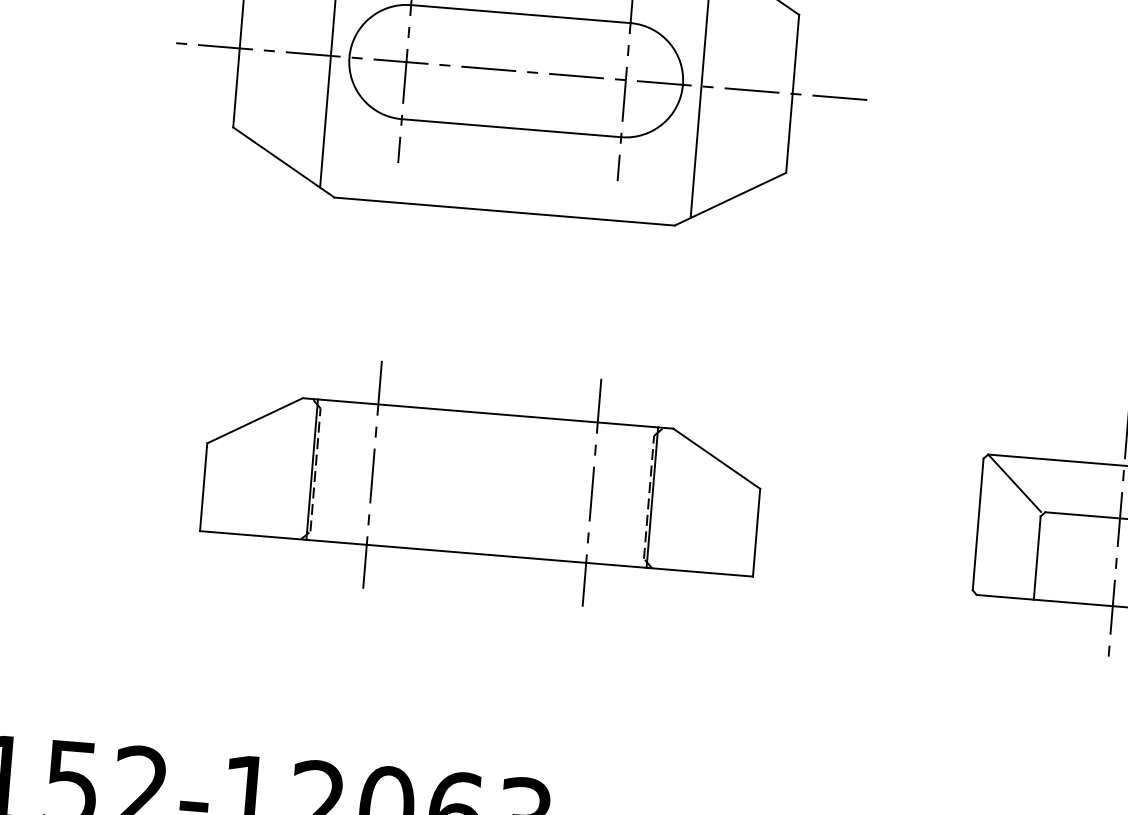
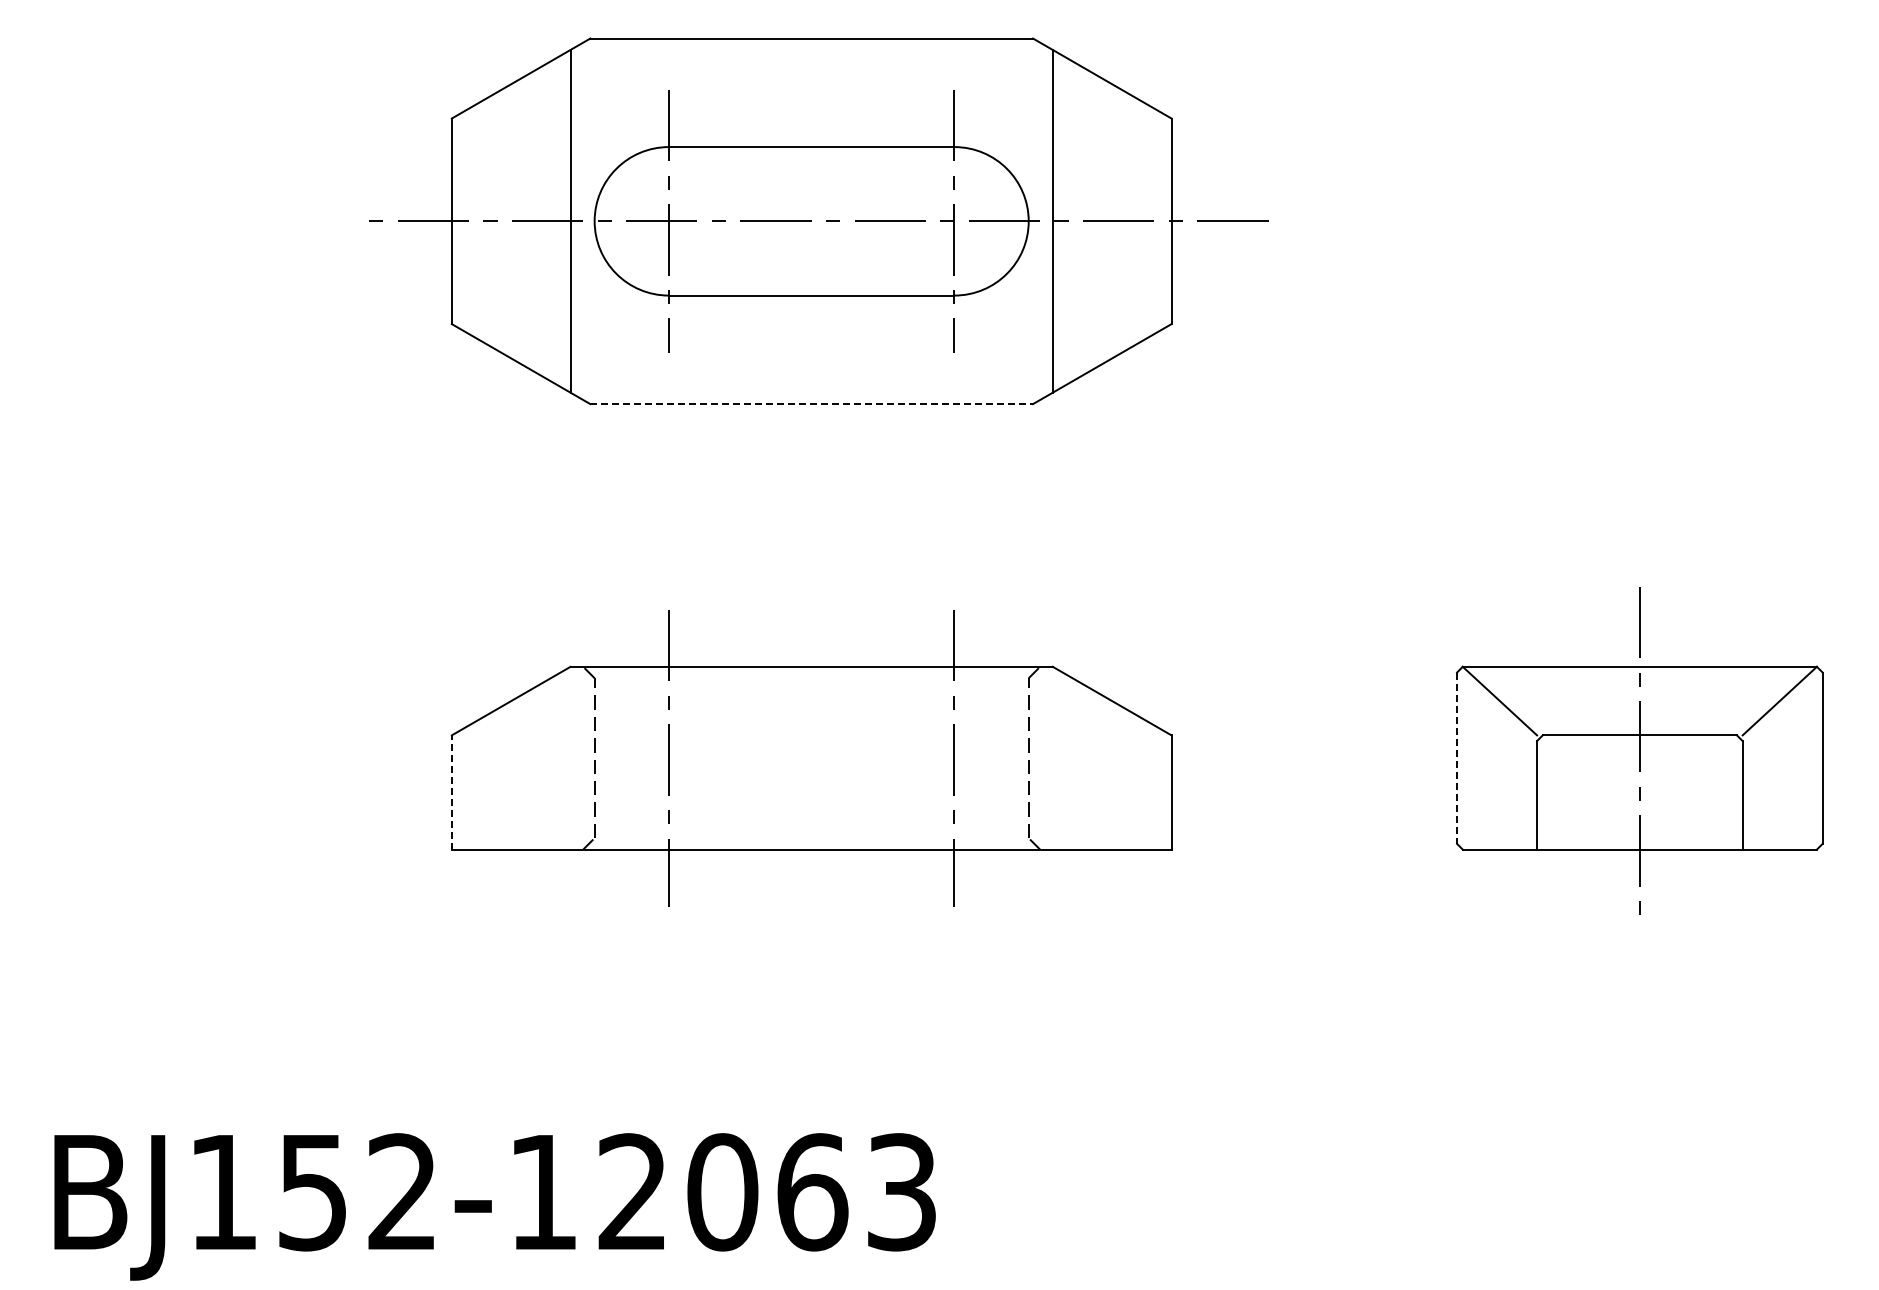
line: (505, 211) -> (812, 404), solid -> dashed
line: (312, 469) -> (590, 757), removed
line: (203, 486) -> (451, 791), solid -> dashed
line: (652, 497) -> (1033, 757), removed
line: (978, 524) -> (1457, 758), solid -> dashed

